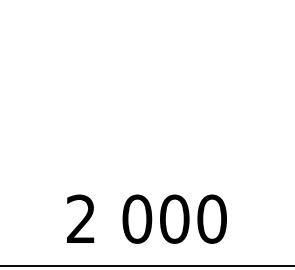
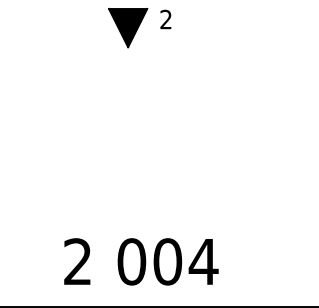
text: (211, 218) -> (203, 261), 000 -> 004

